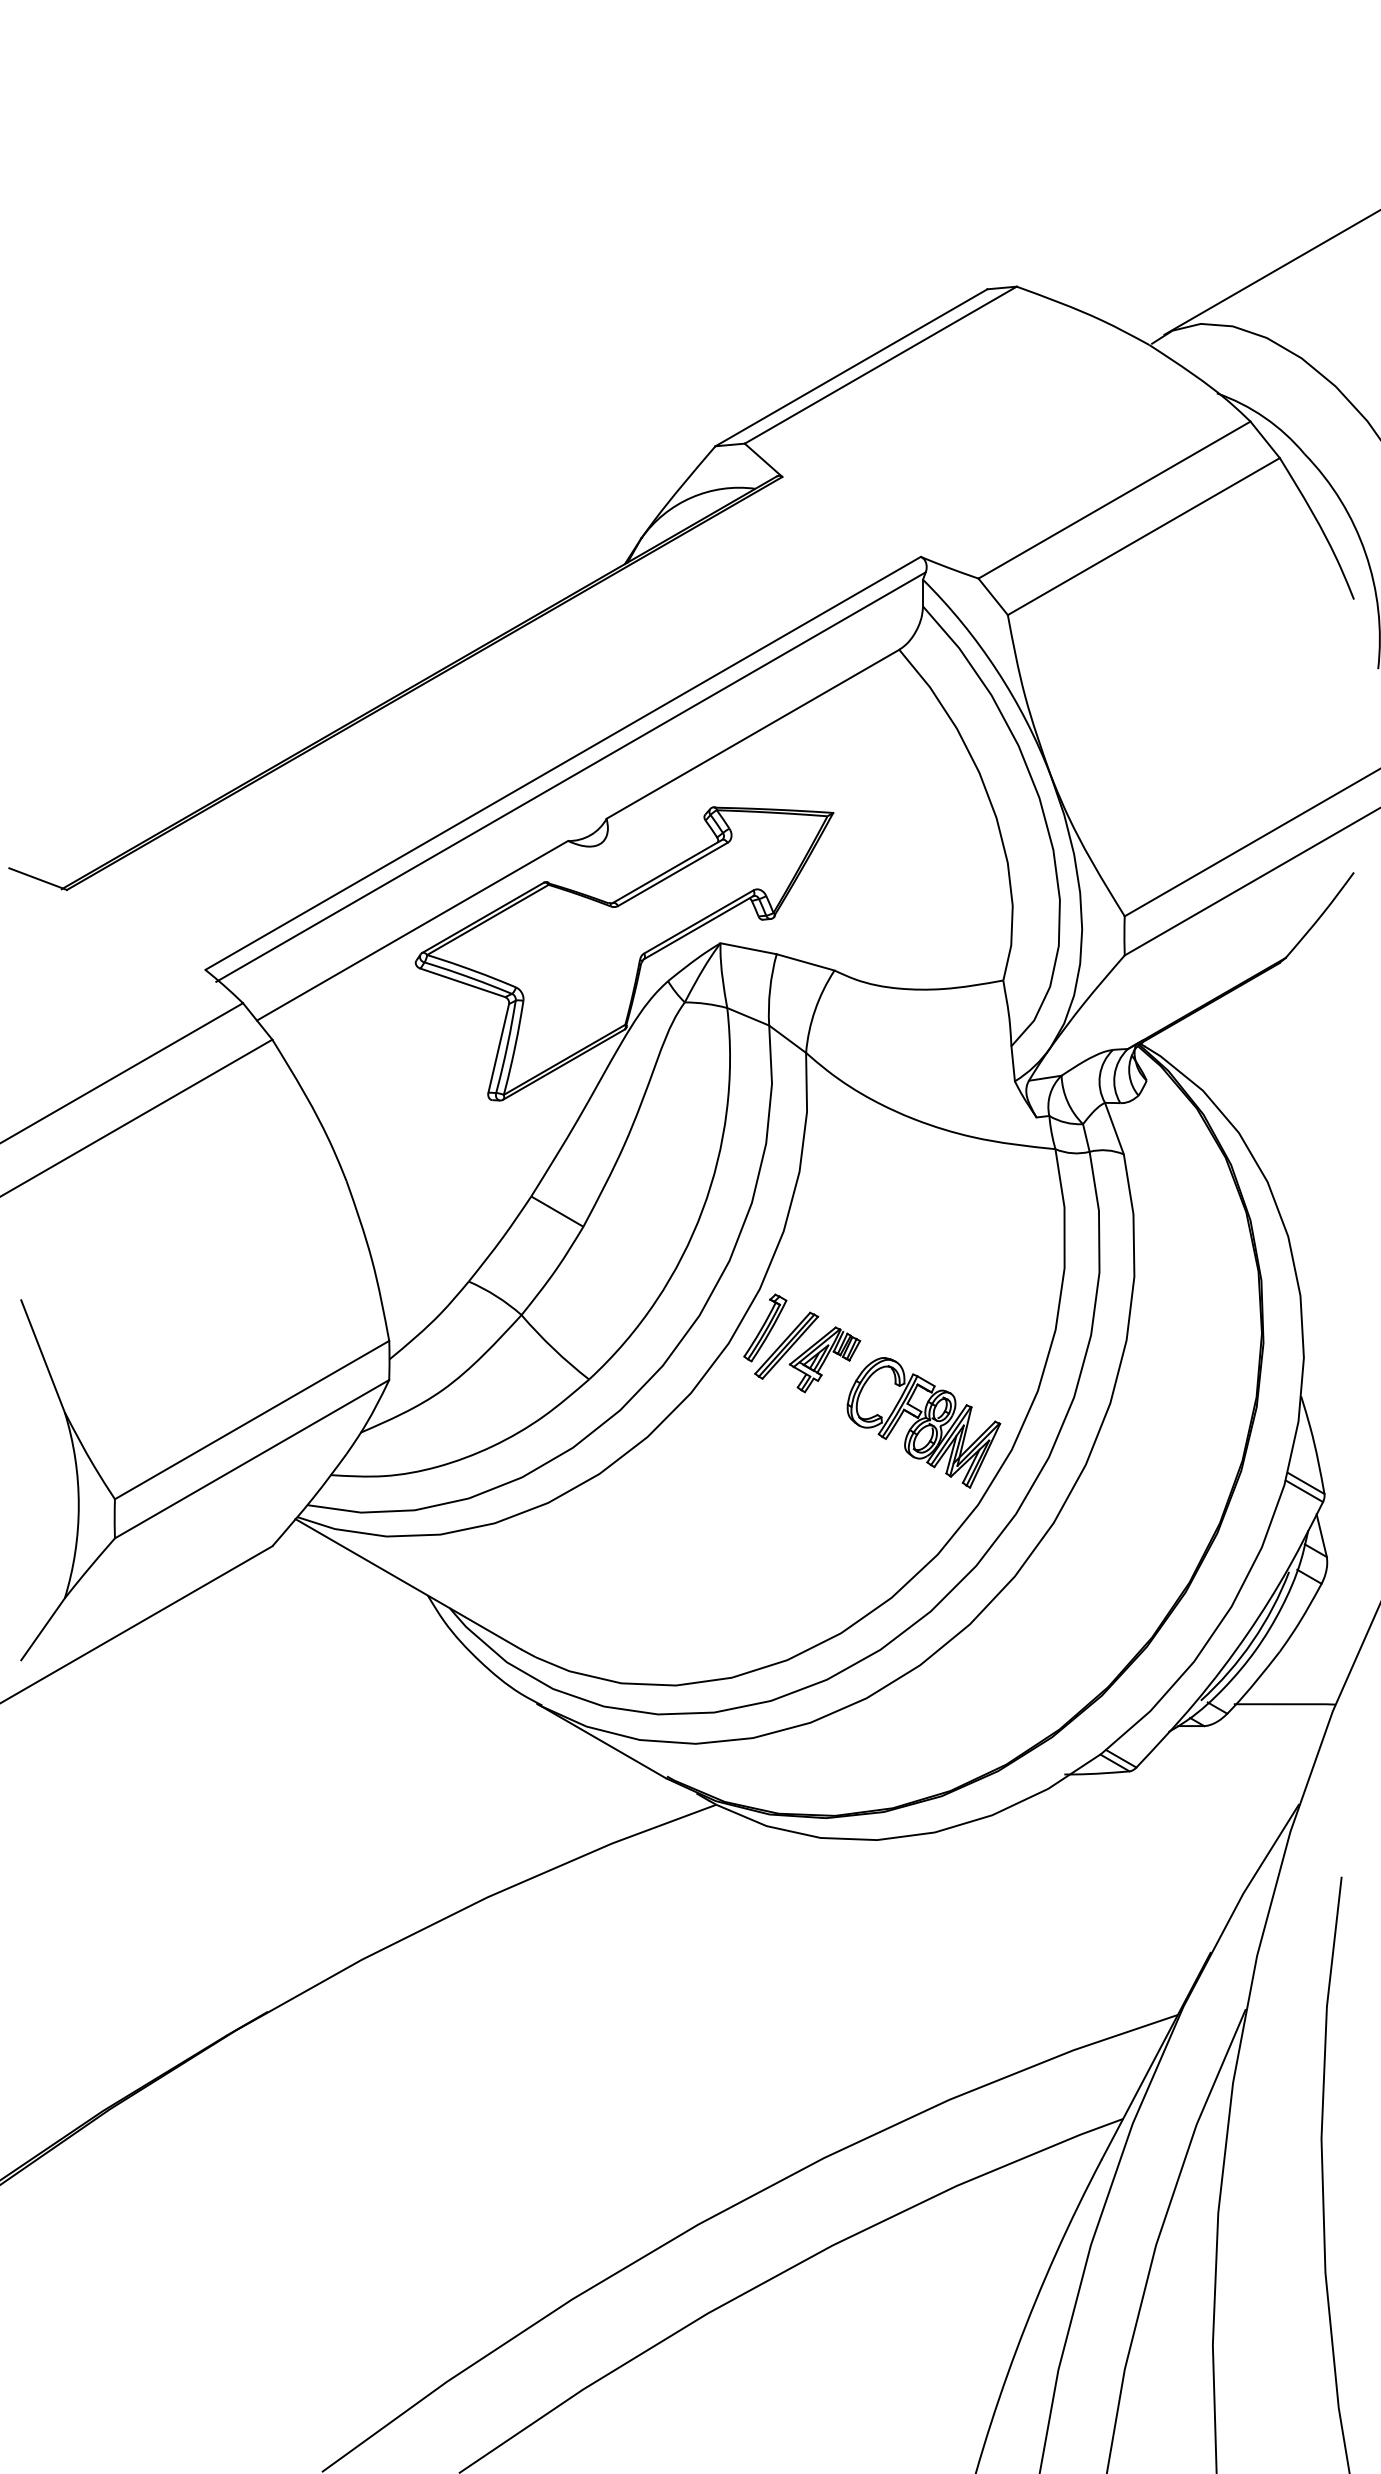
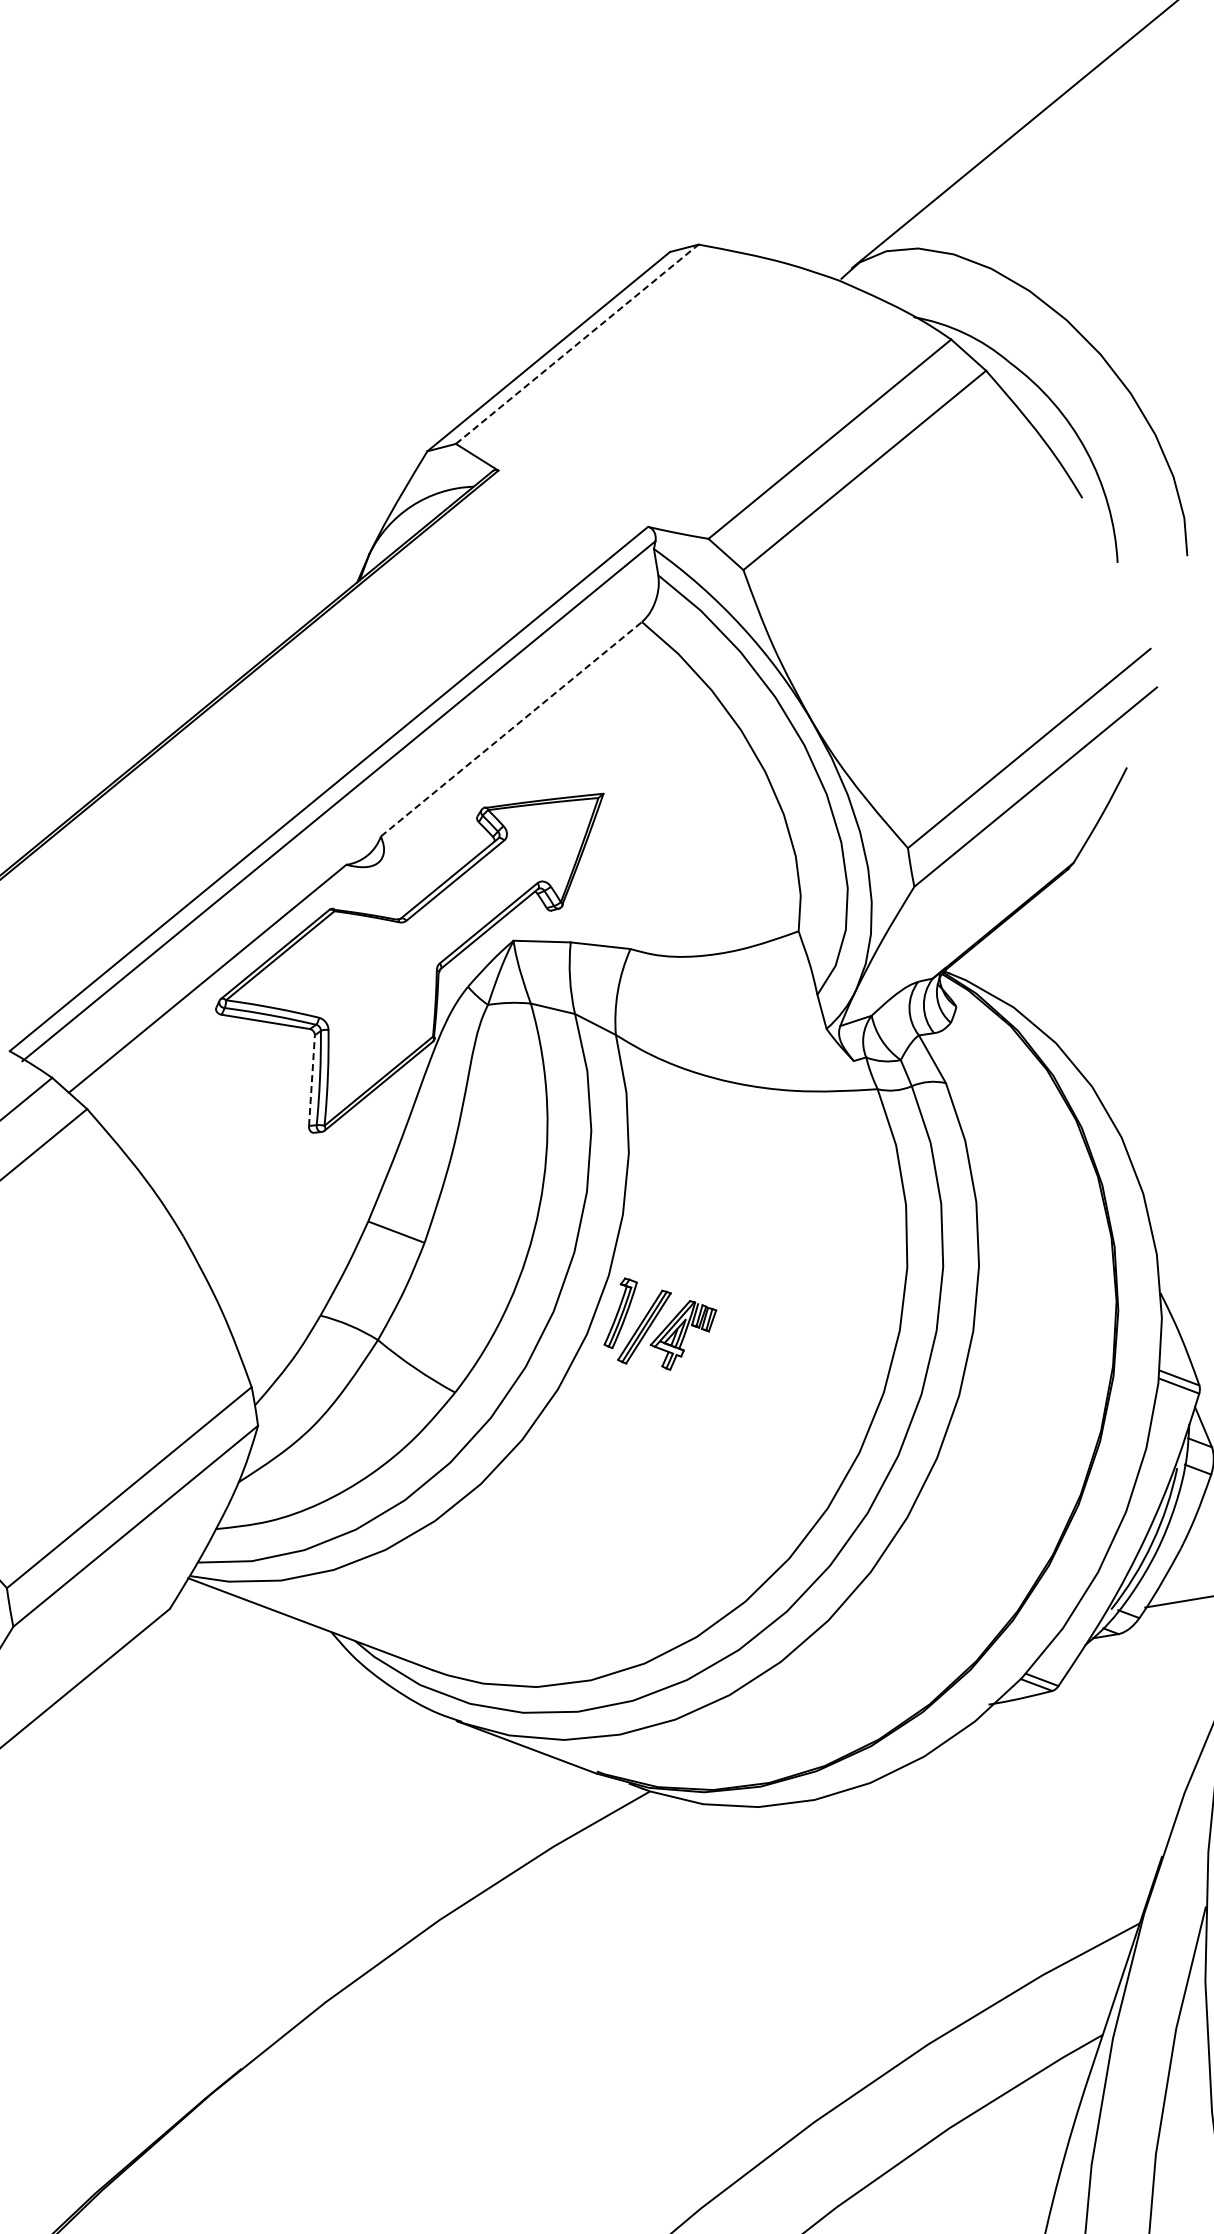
line: (881, 364) -> (577, 343), solid -> dashed
line: (752, 734) -> (511, 729), solid -> dashed
line: (498, 1047) -> (311, 1079), solid -> dashed
part: (923, 1422) -> (792, 1380), removed

